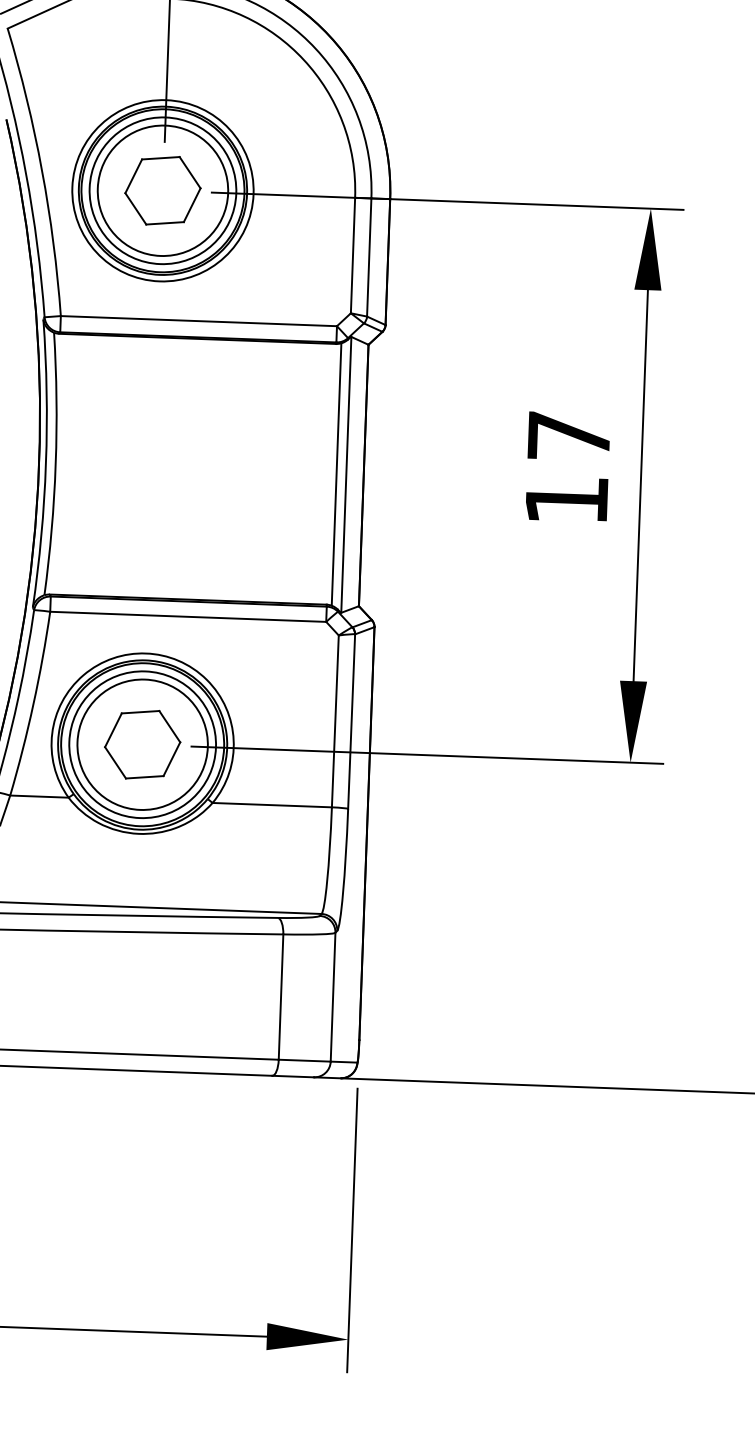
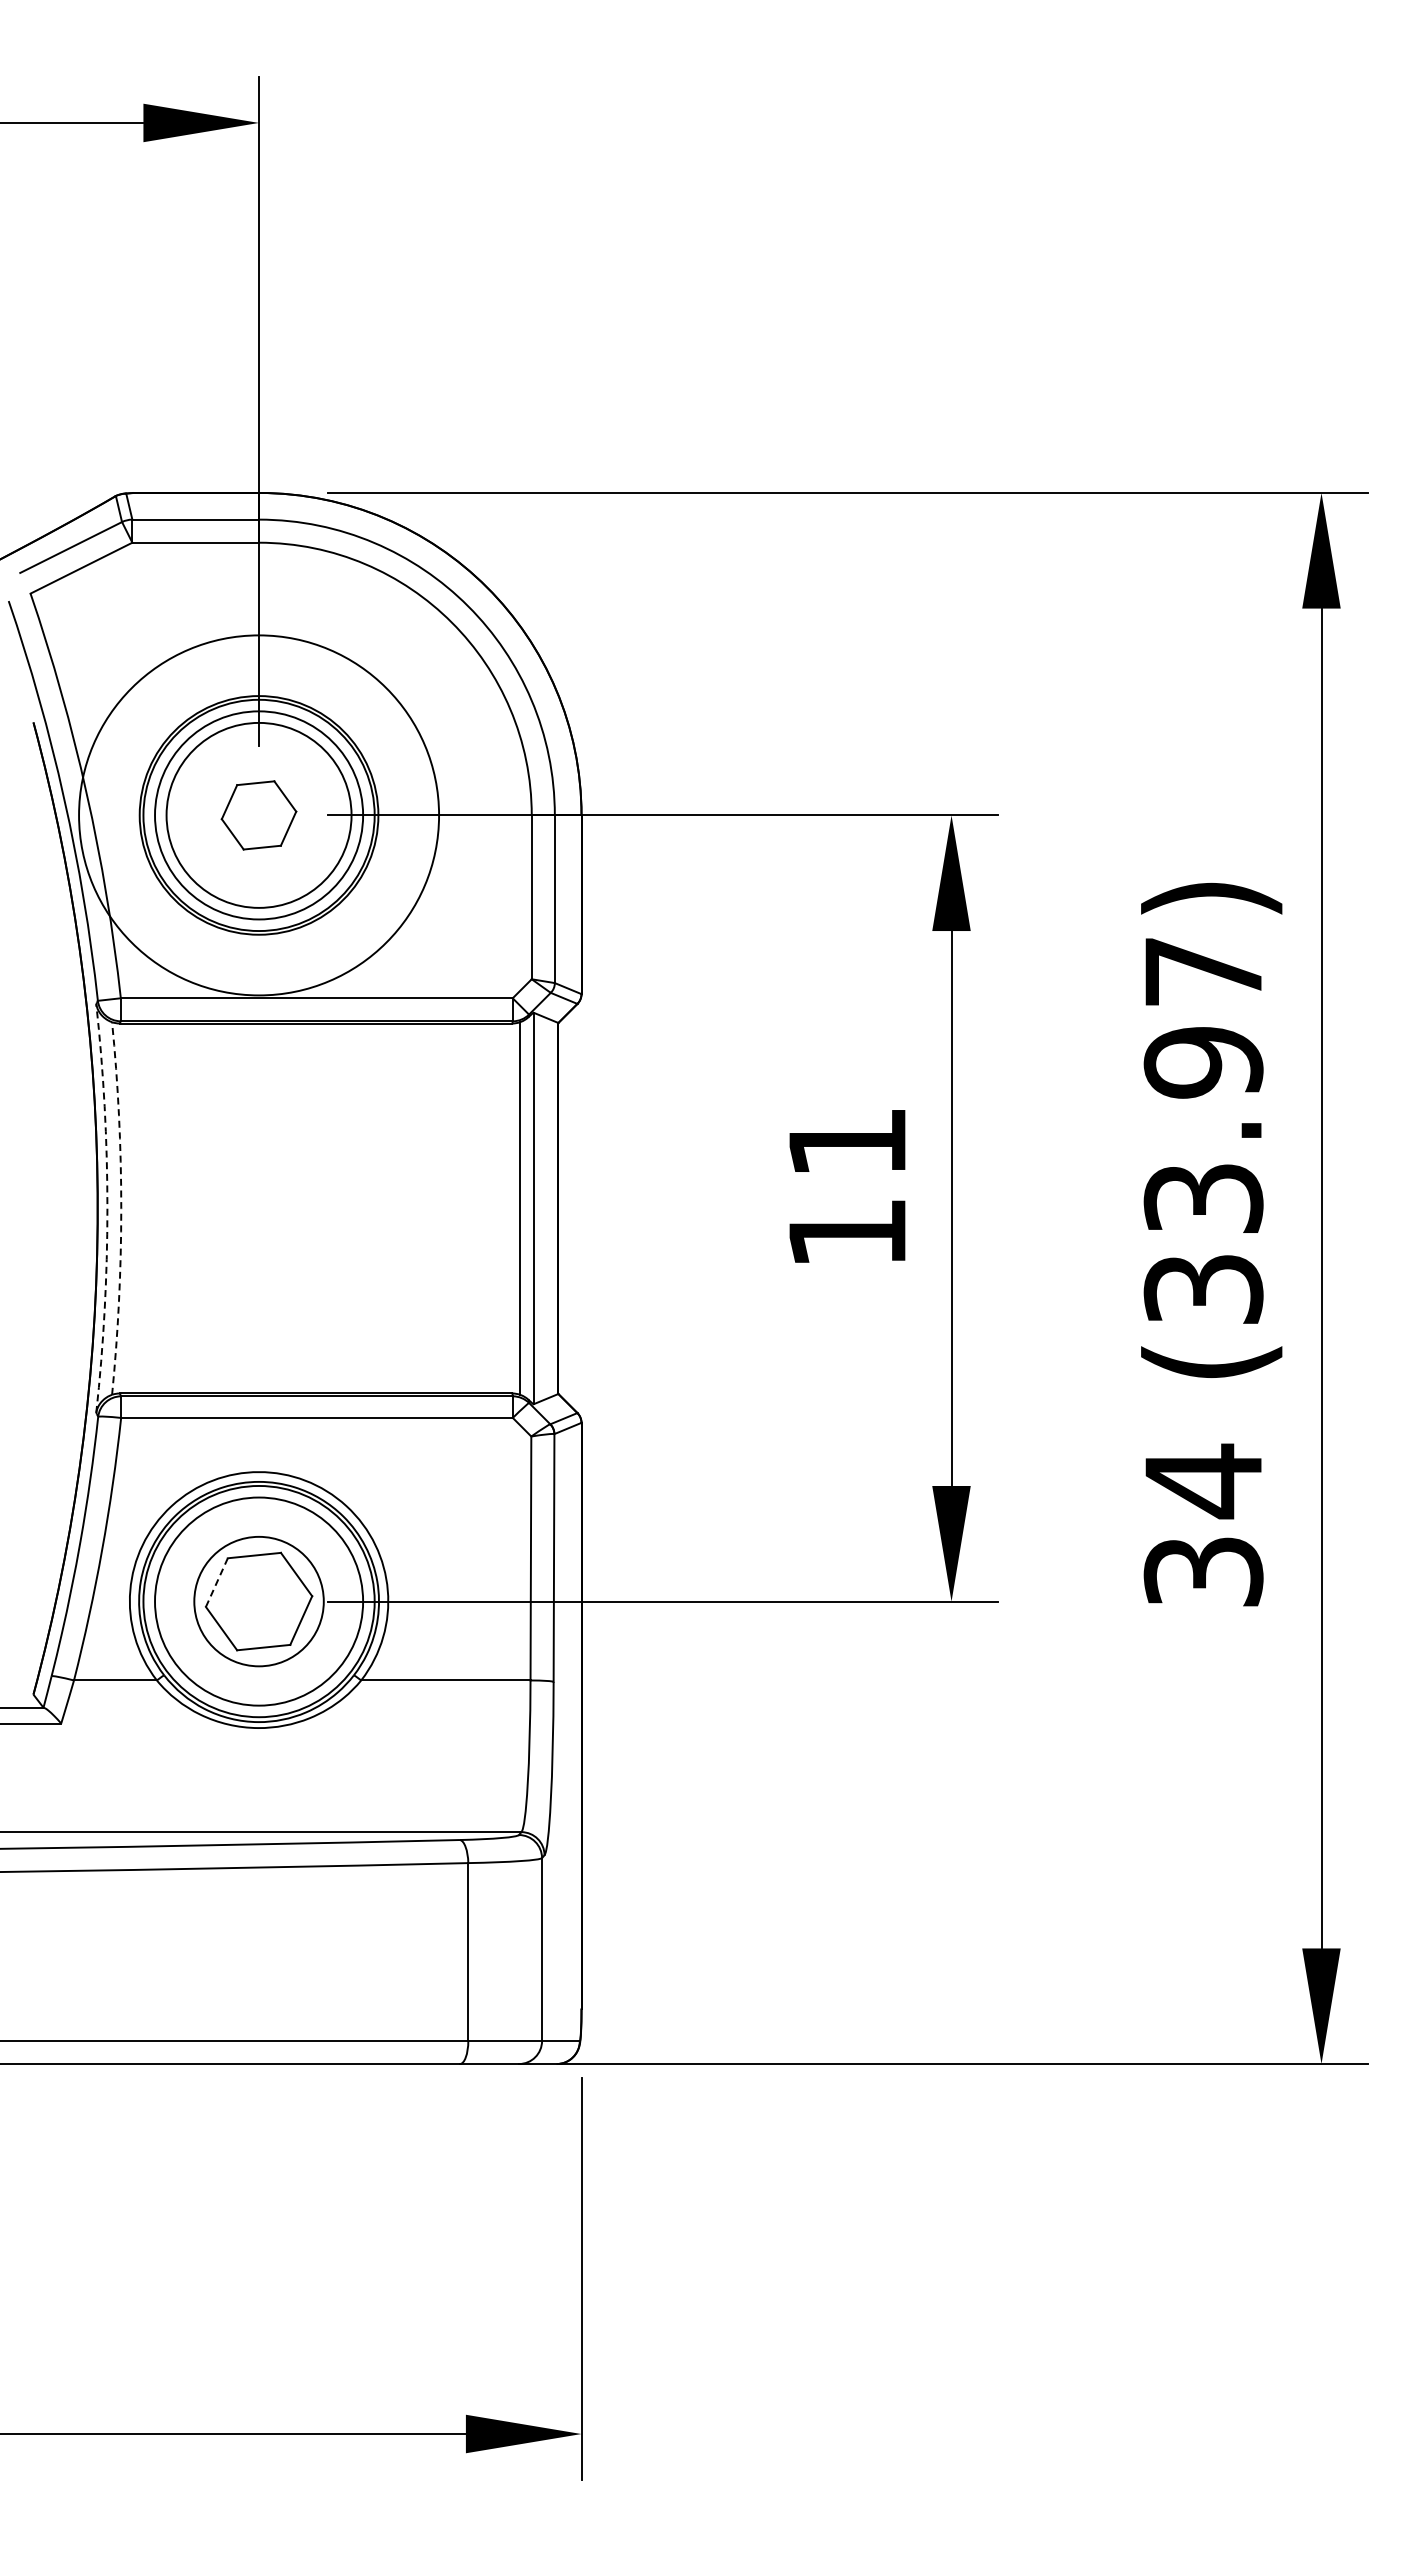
circle: (162, 190) -> (258, 815), size x1.4
part: (162, 190) -> (258, 815), size x0.7
text: (569, 436) -> (847, 1142), 17 -> 11
arc: (46, 463) -> (107, 1208), solid -> dashed
arc: (55, 464) -> (121, 1208), solid -> dashed
line: (113, 730) -> (216, 1582), solid -> dashed
circle: (142, 744) -> (258, 1601), size x0.7

